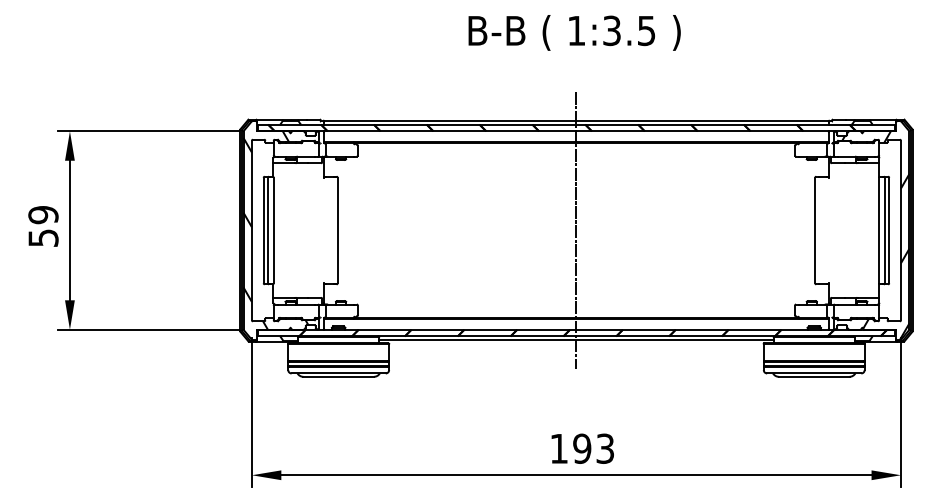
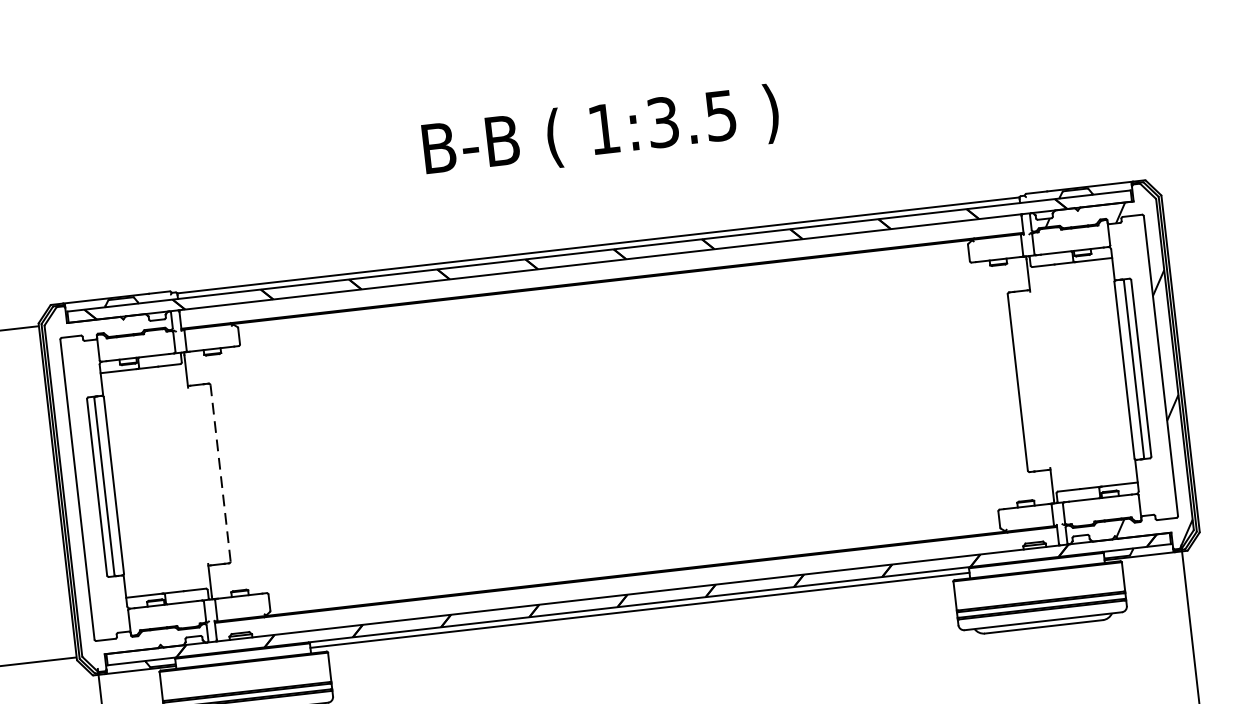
text: (574, 32) -> (600, 132), moved
hatch: (275, 230) -> (116, 485), removed
line: (337, 230) -> (220, 473), solid -> dashed
line: (576, 230) -> (619, 427), removed

